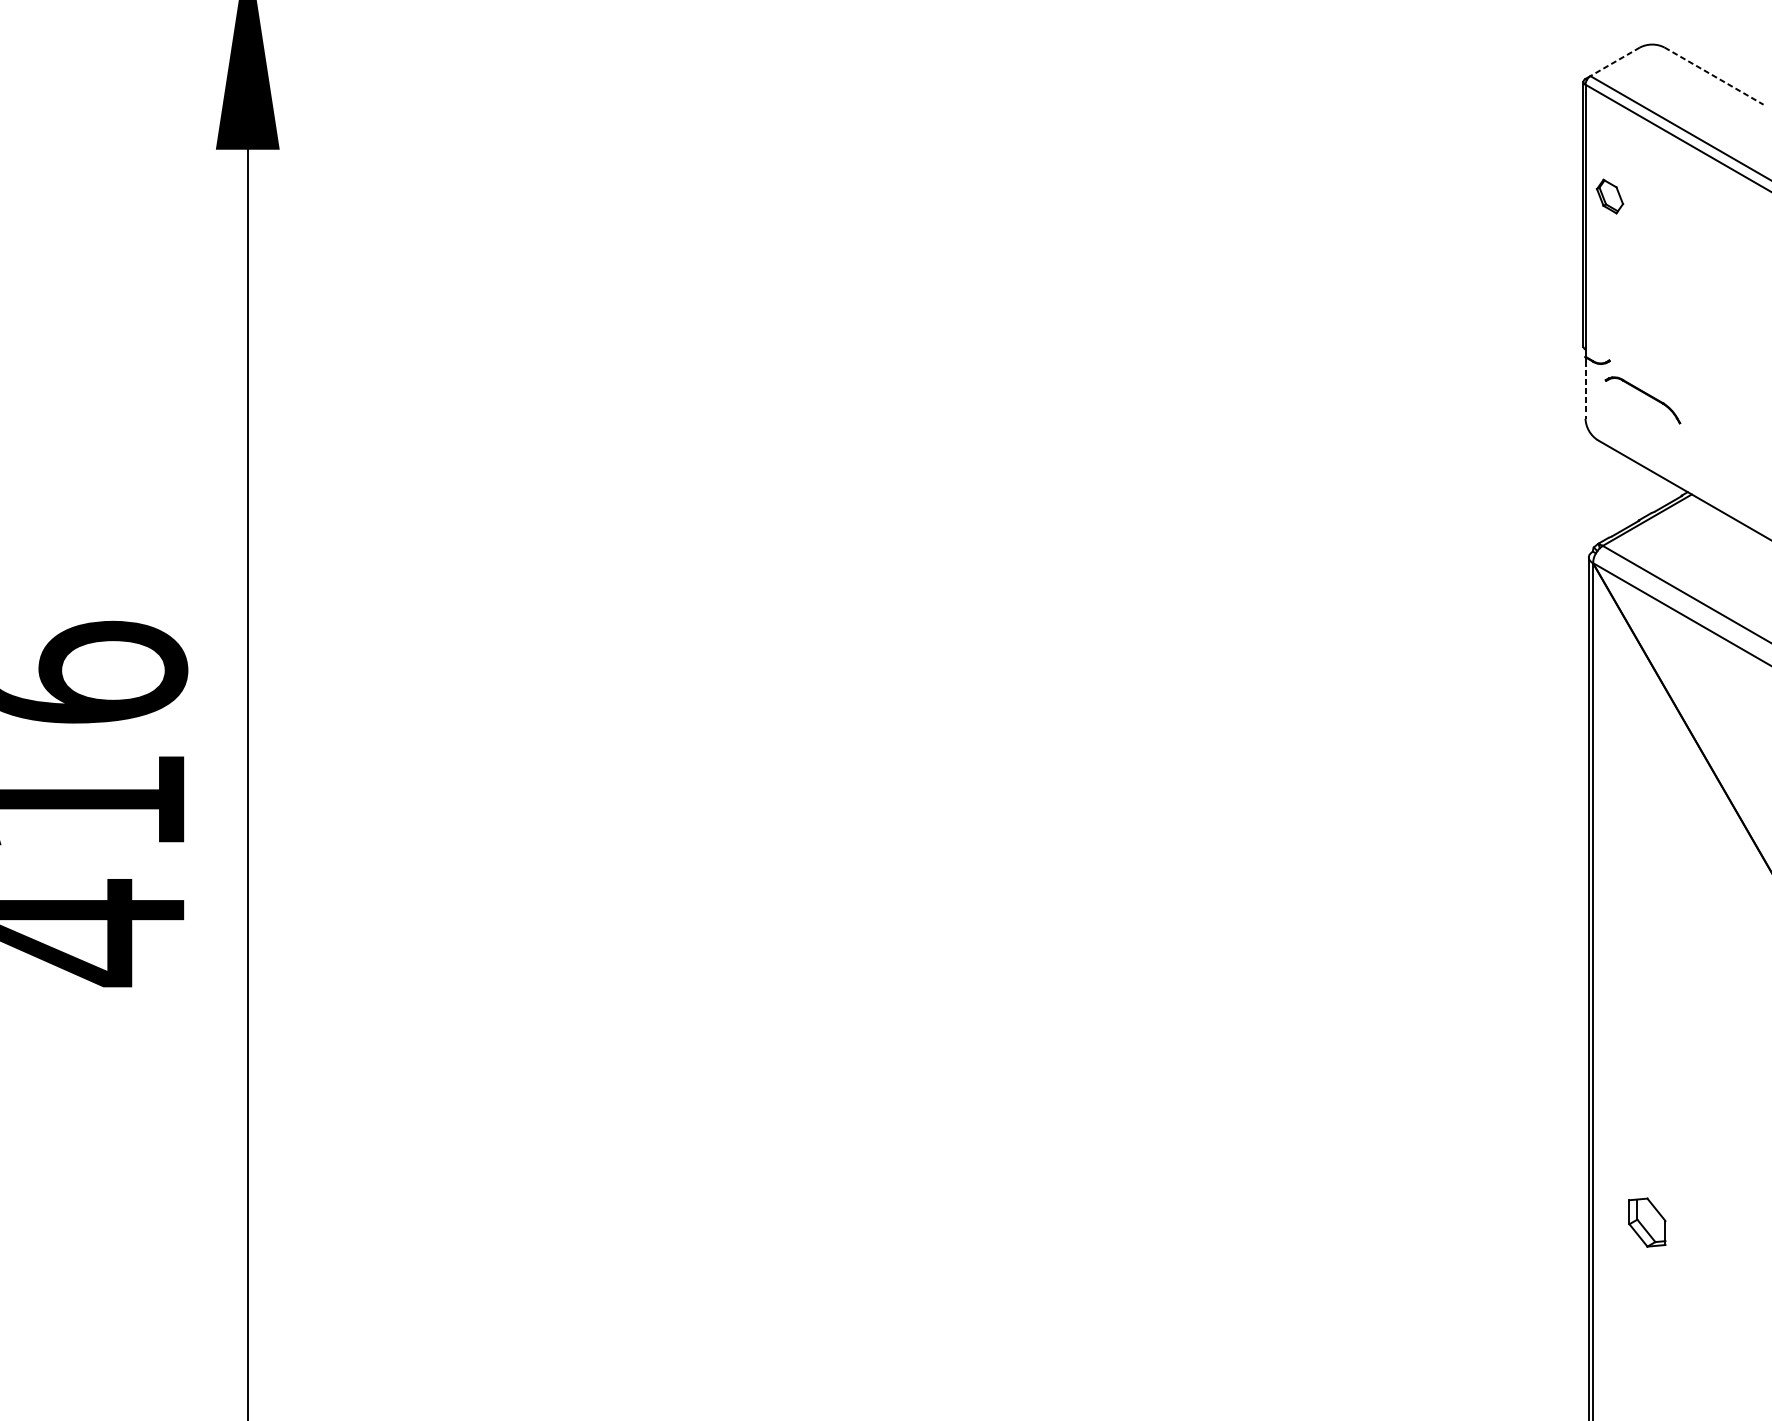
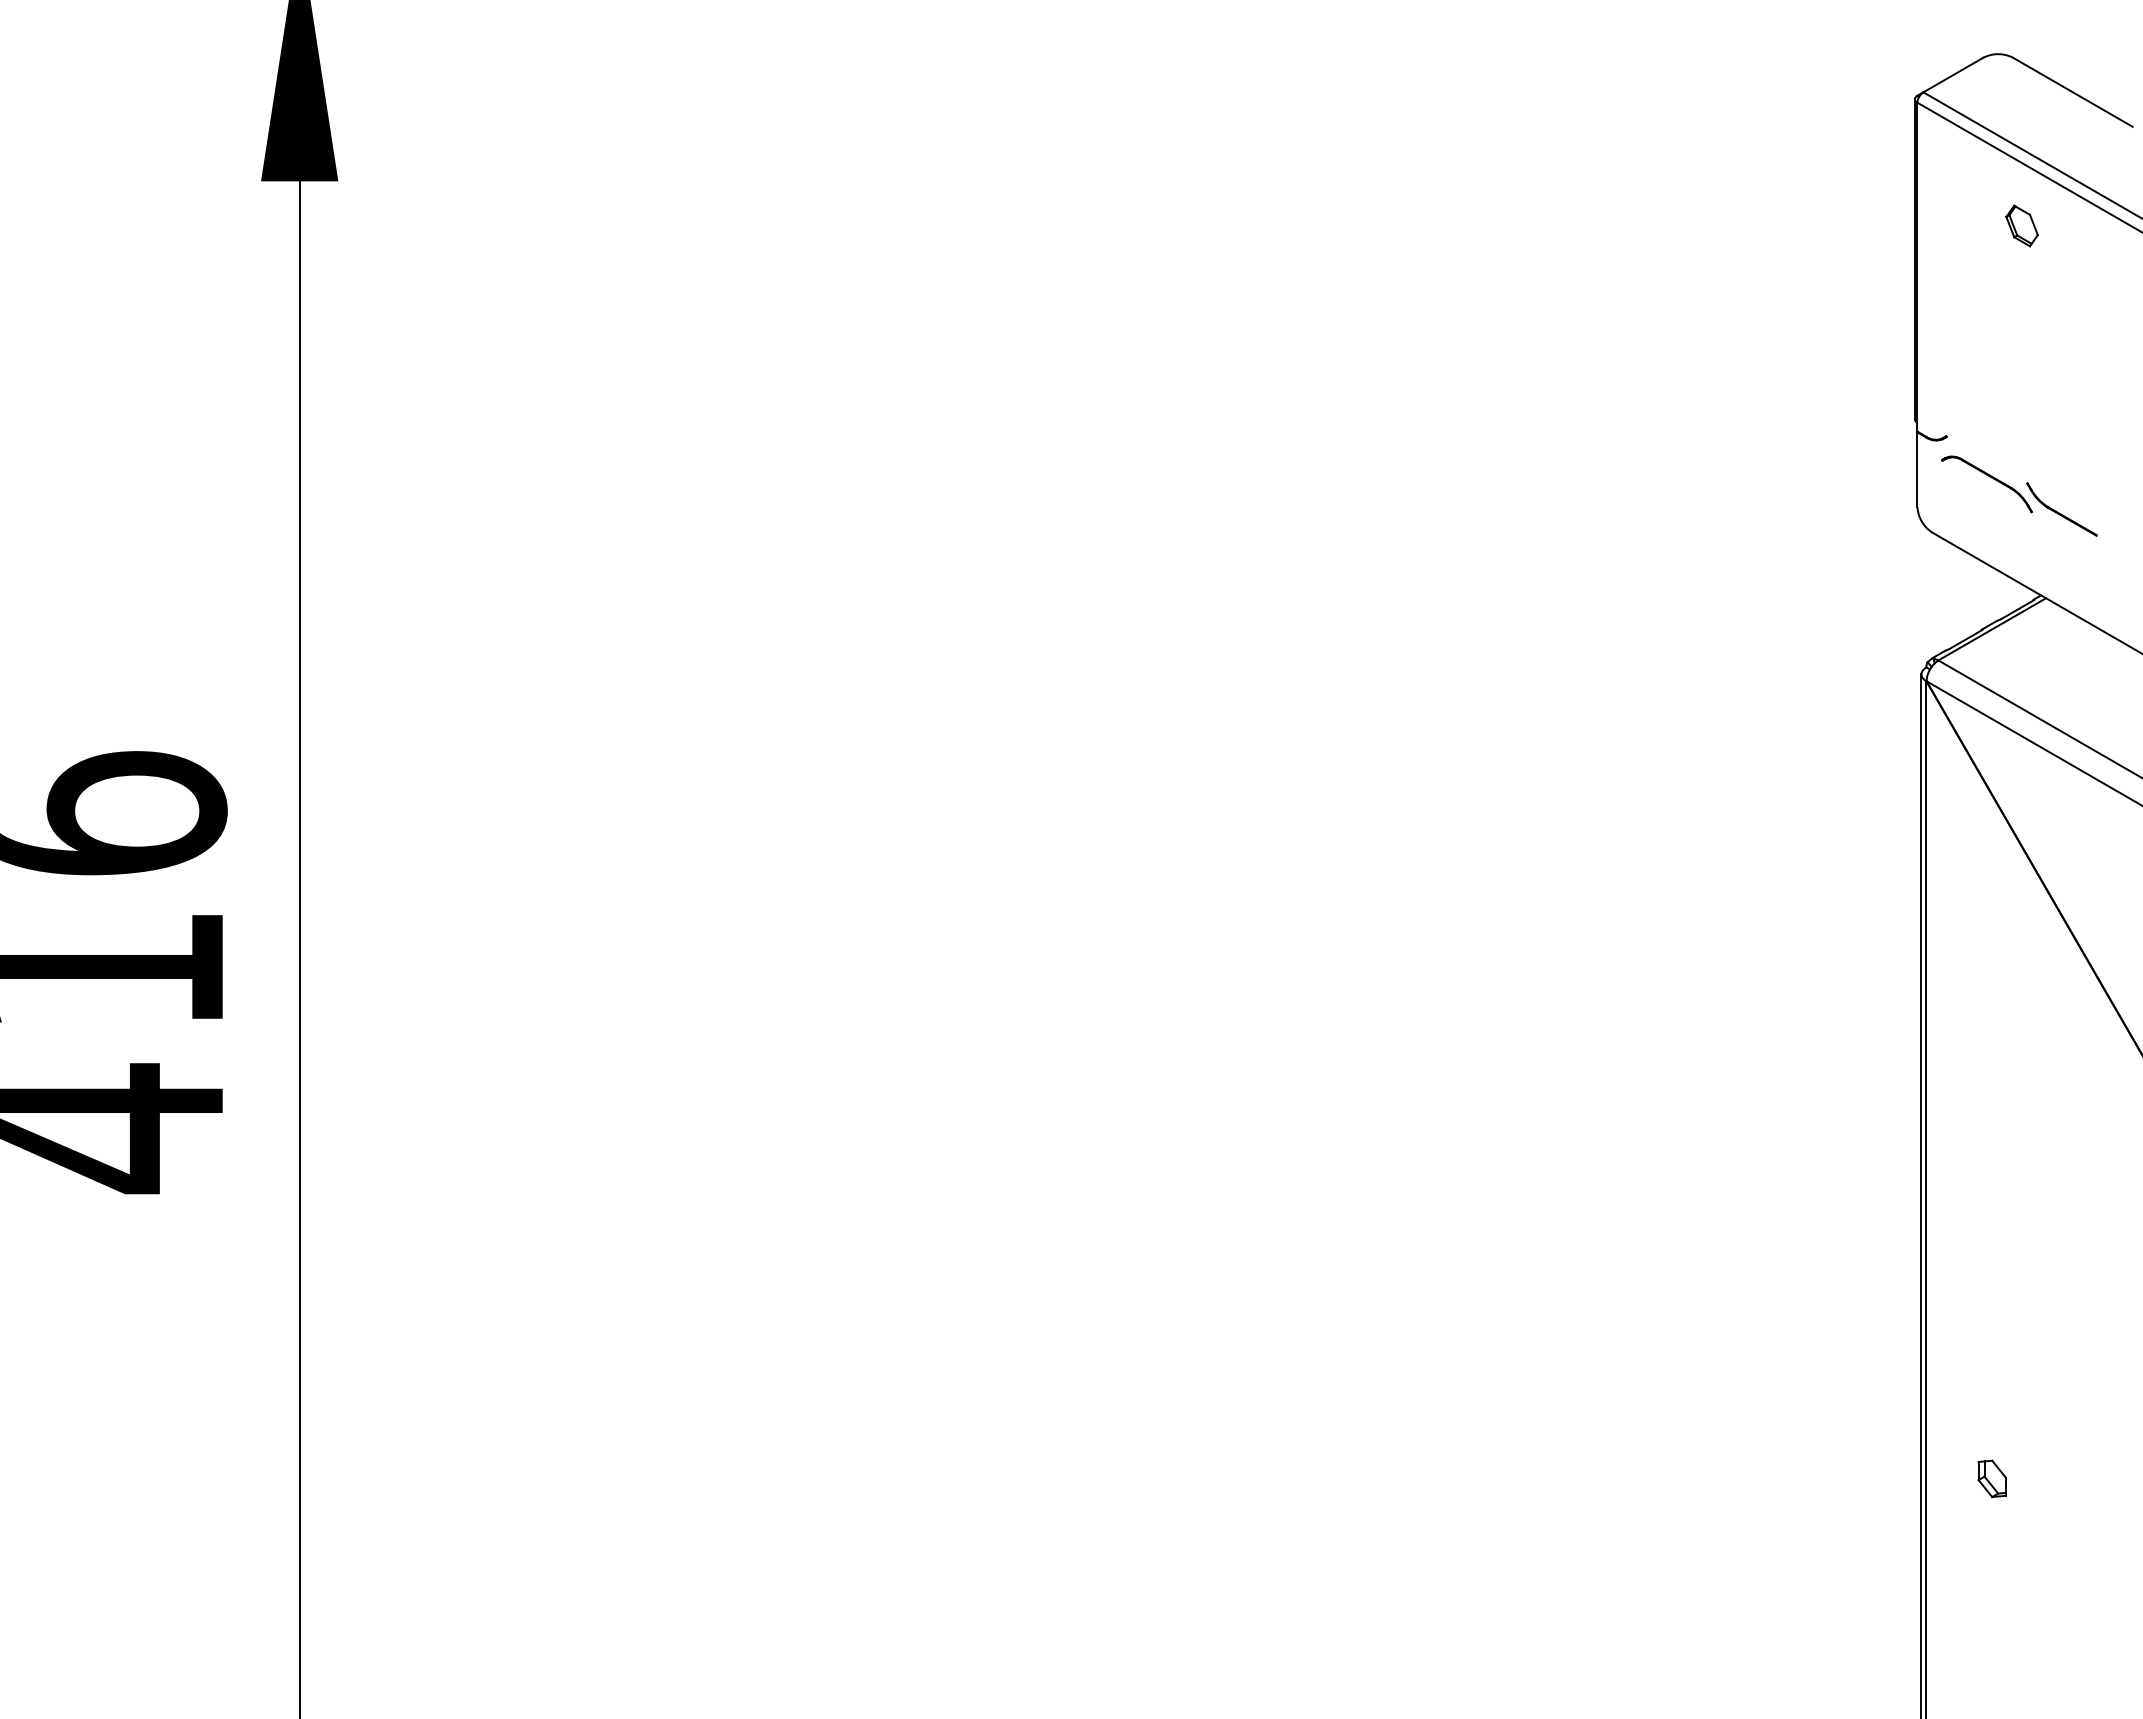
line: (1615, 62) -> (1953, 75), dashed -> solid
line: (1714, 76) -> (2073, 92), dashed -> solid
part: (1609, 196) -> (2021, 225), moved
line: (1585, 389) -> (1917, 471), dashed -> solid
part: (1704, 421) -> (2061, 509), added
part: (1646, 1222) -> (1991, 1478), size x0.62

